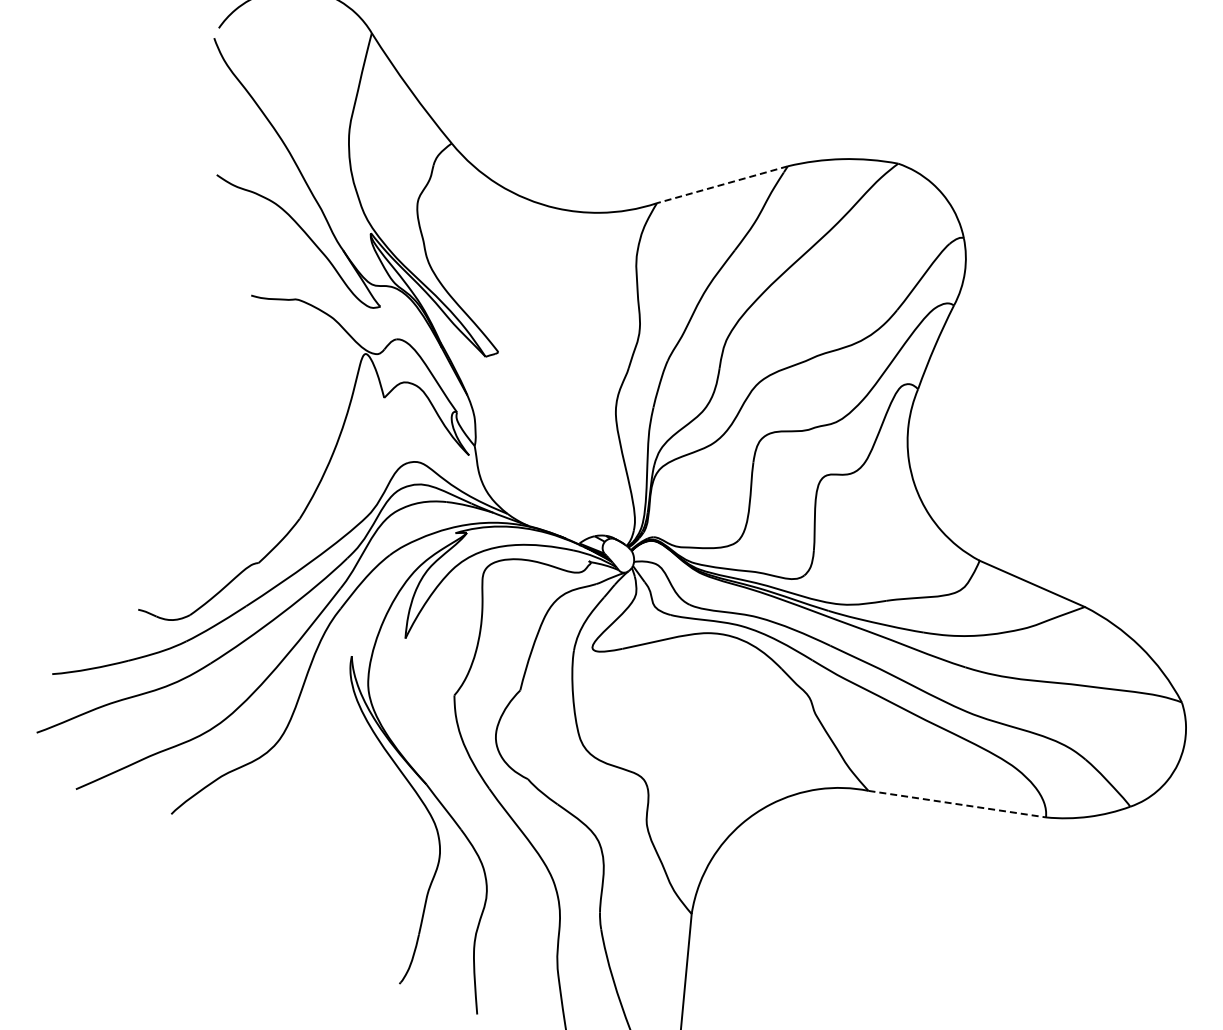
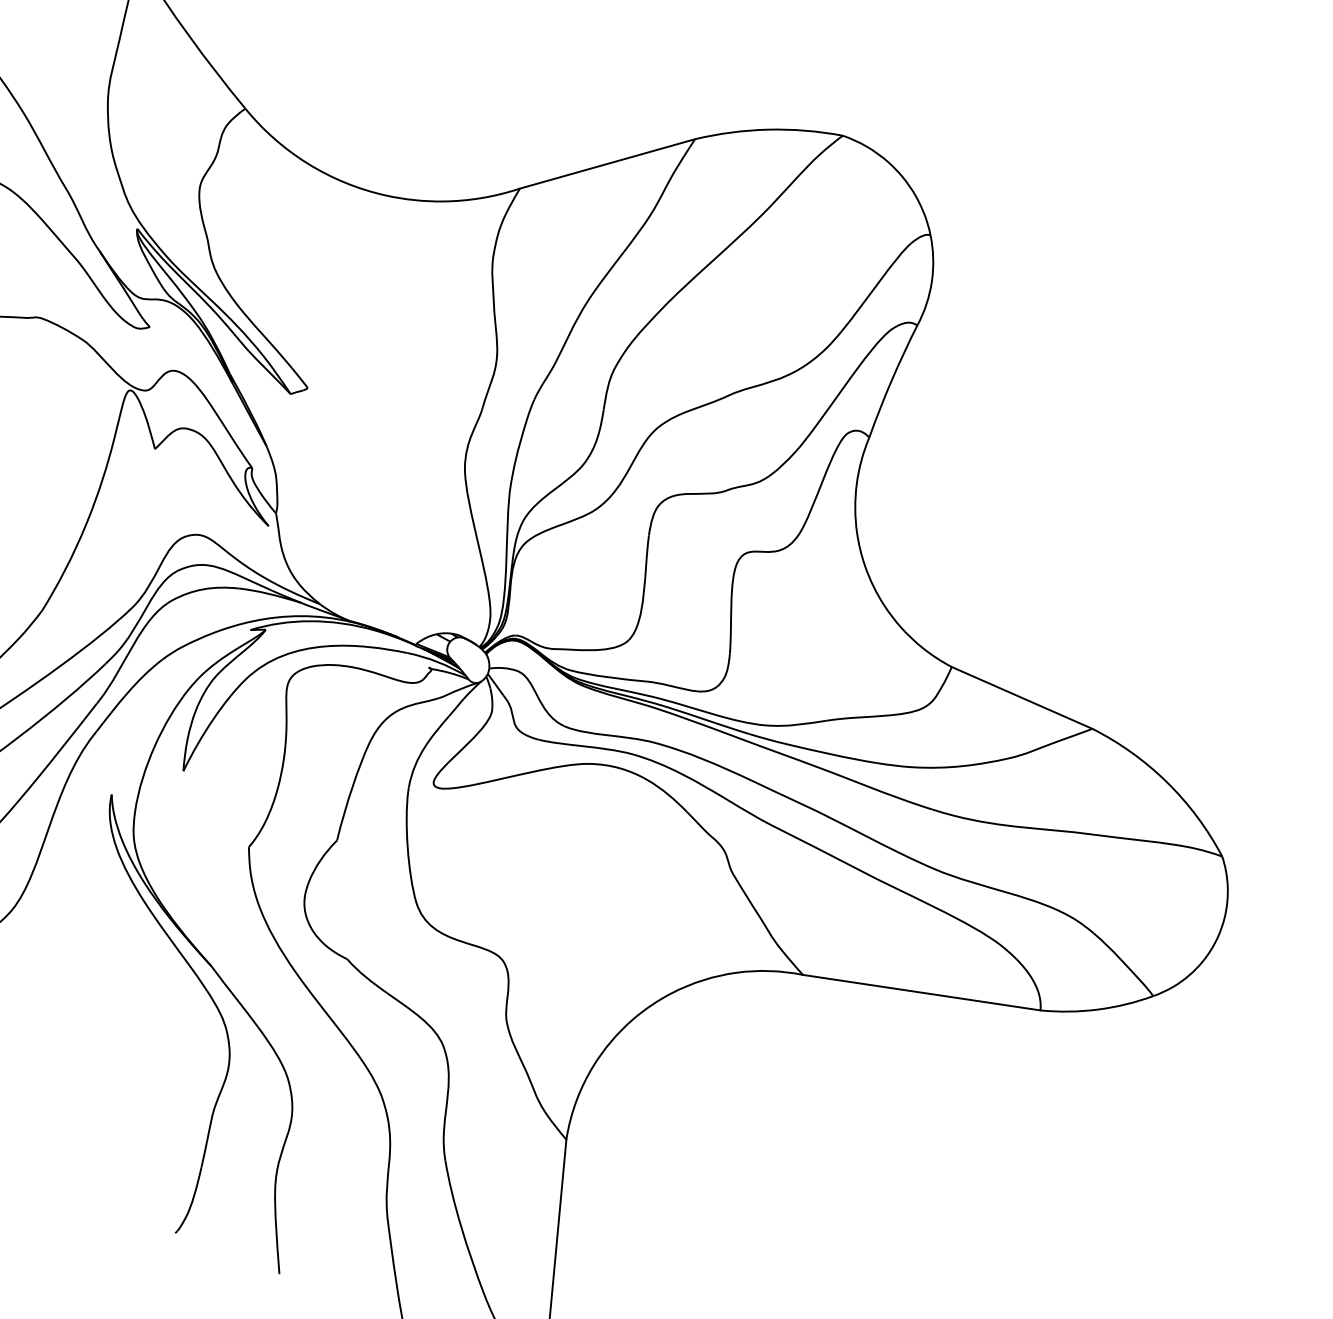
line: (722, 184) -> (607, 163), dashed -> solid
line: (957, 804) -> (922, 993), dashed -> solid

